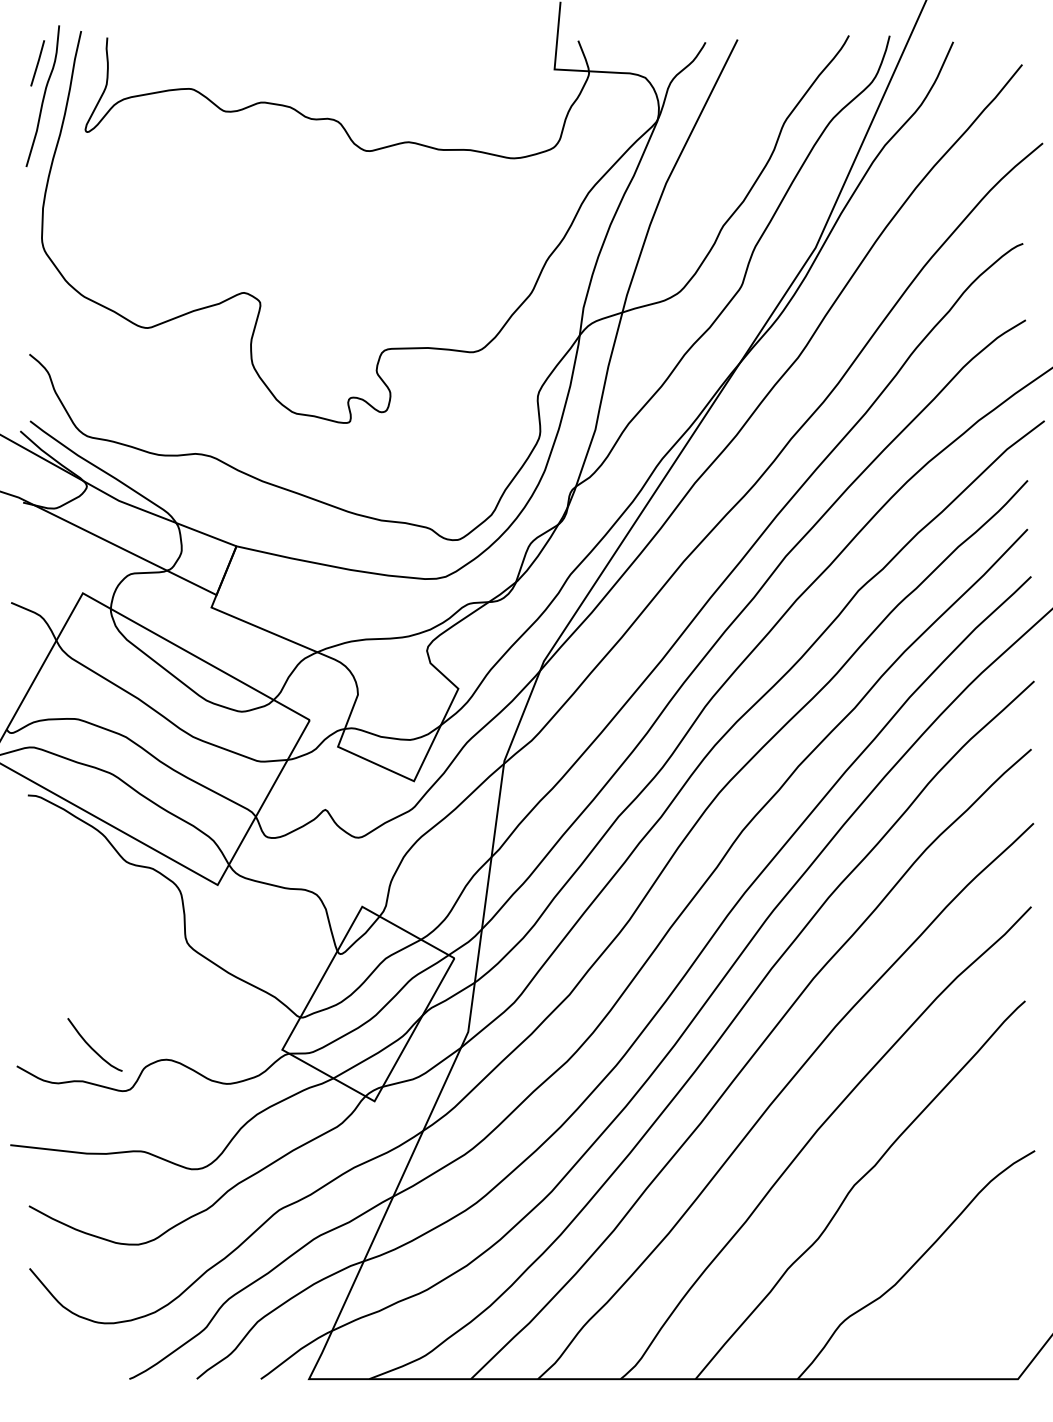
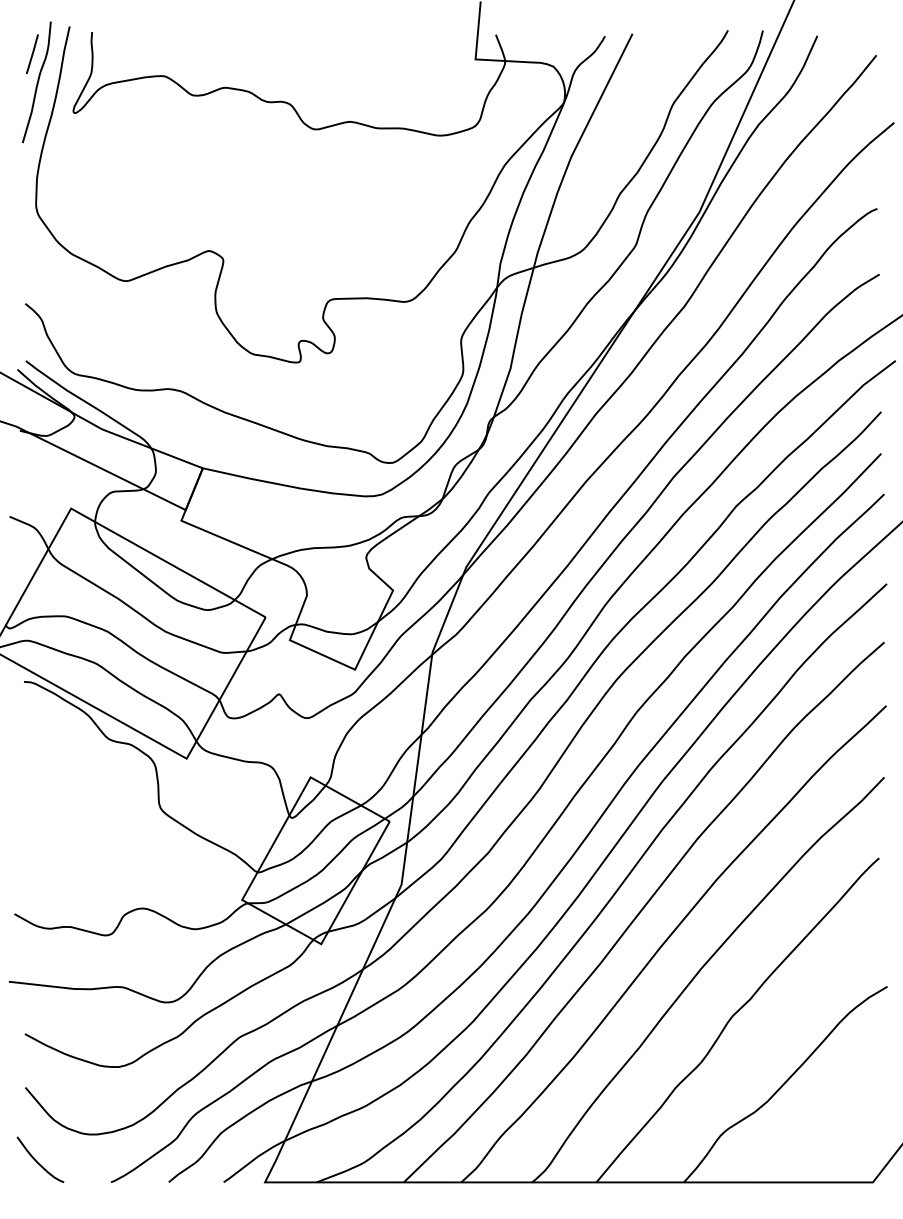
curve: (91, 1046) -> (37, 1161), moved

